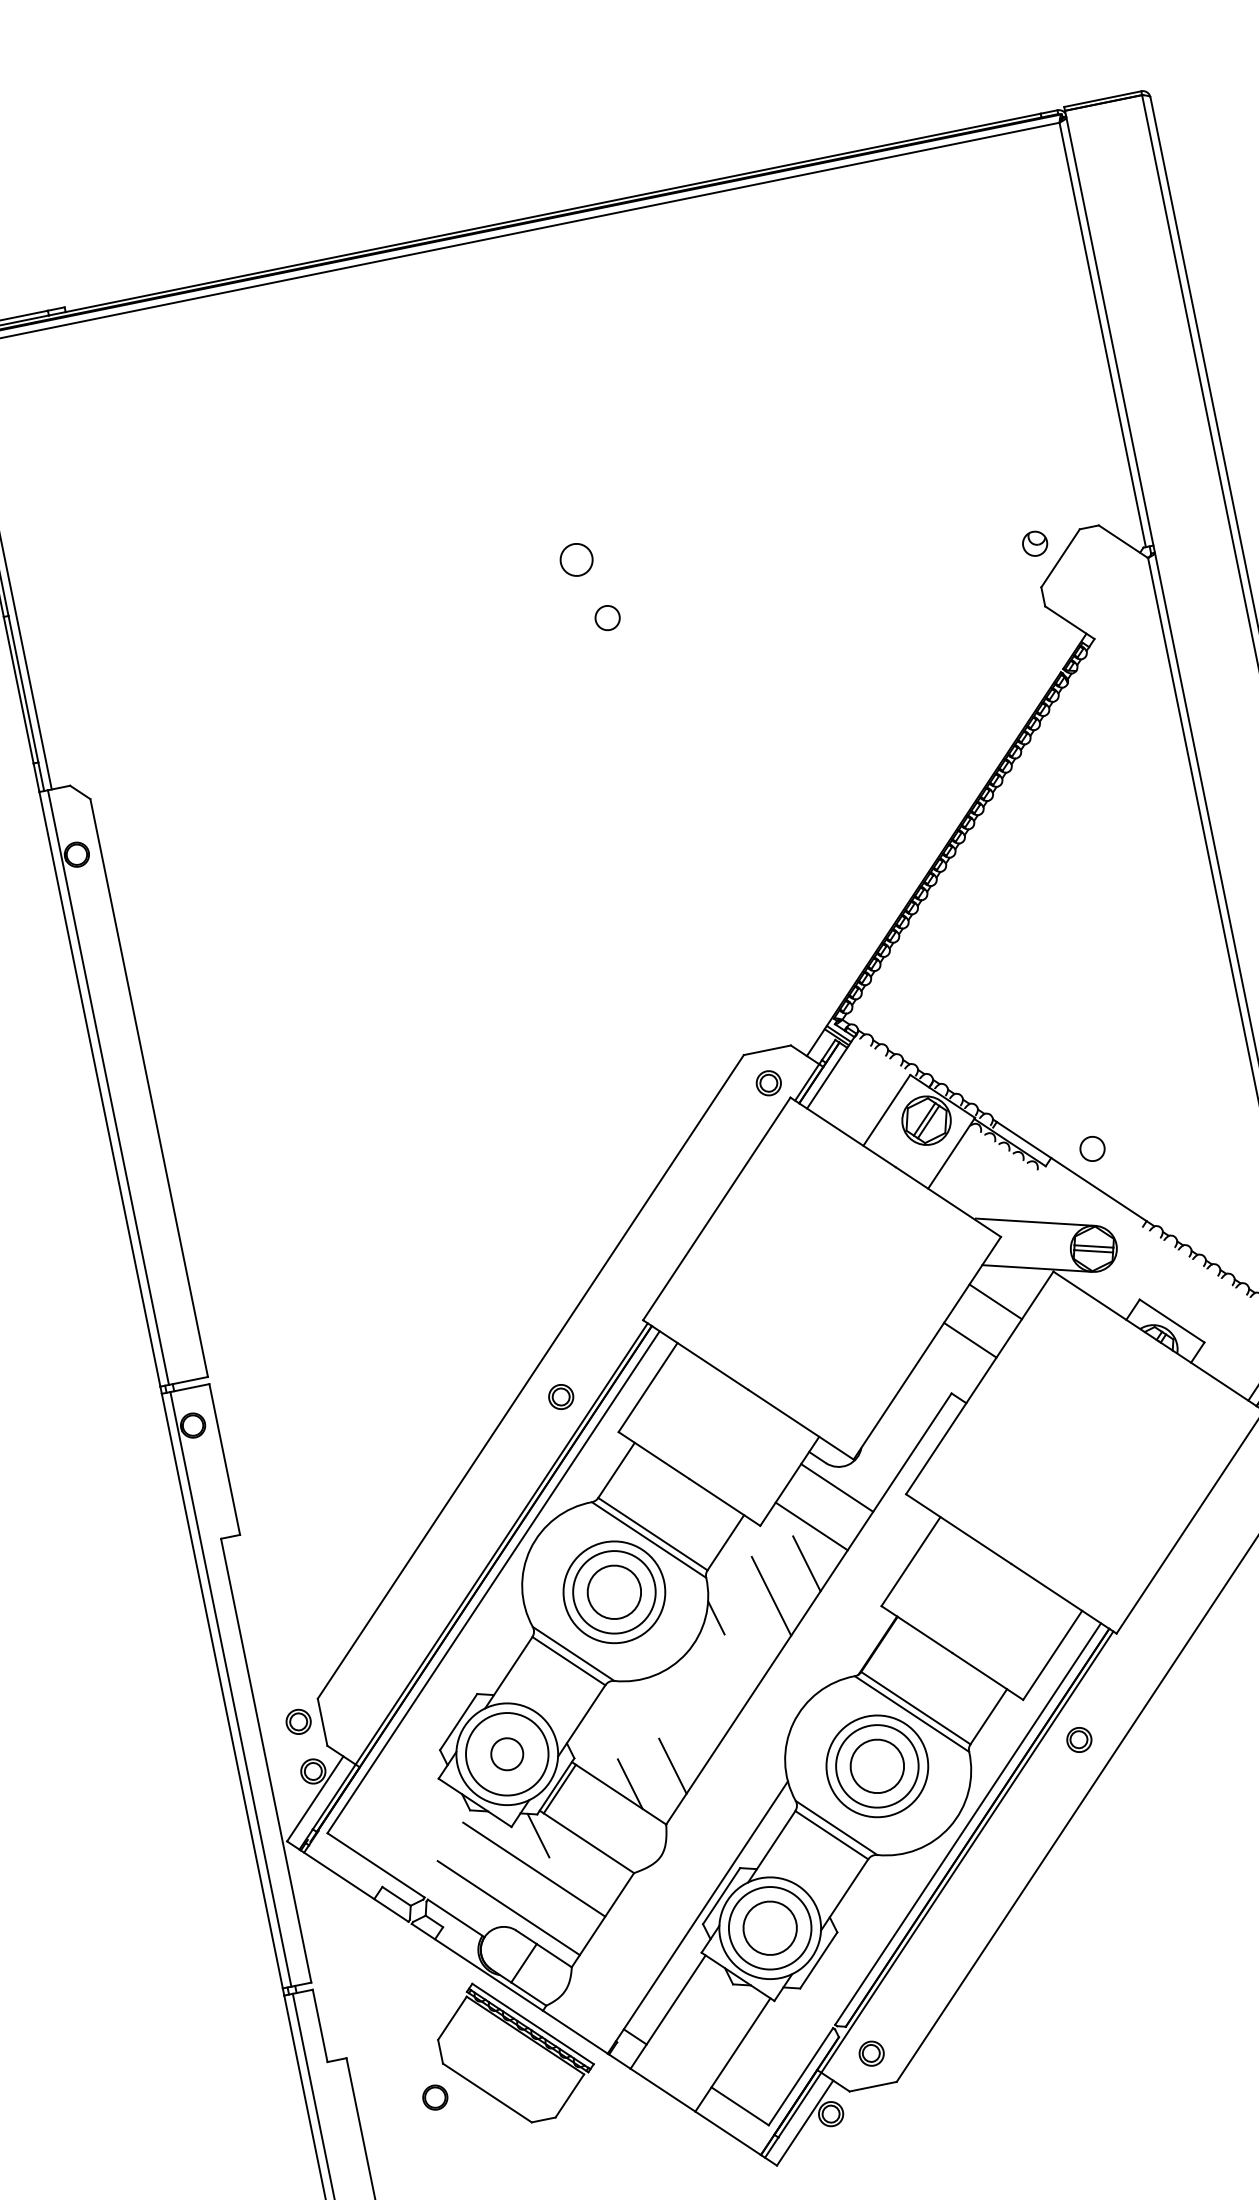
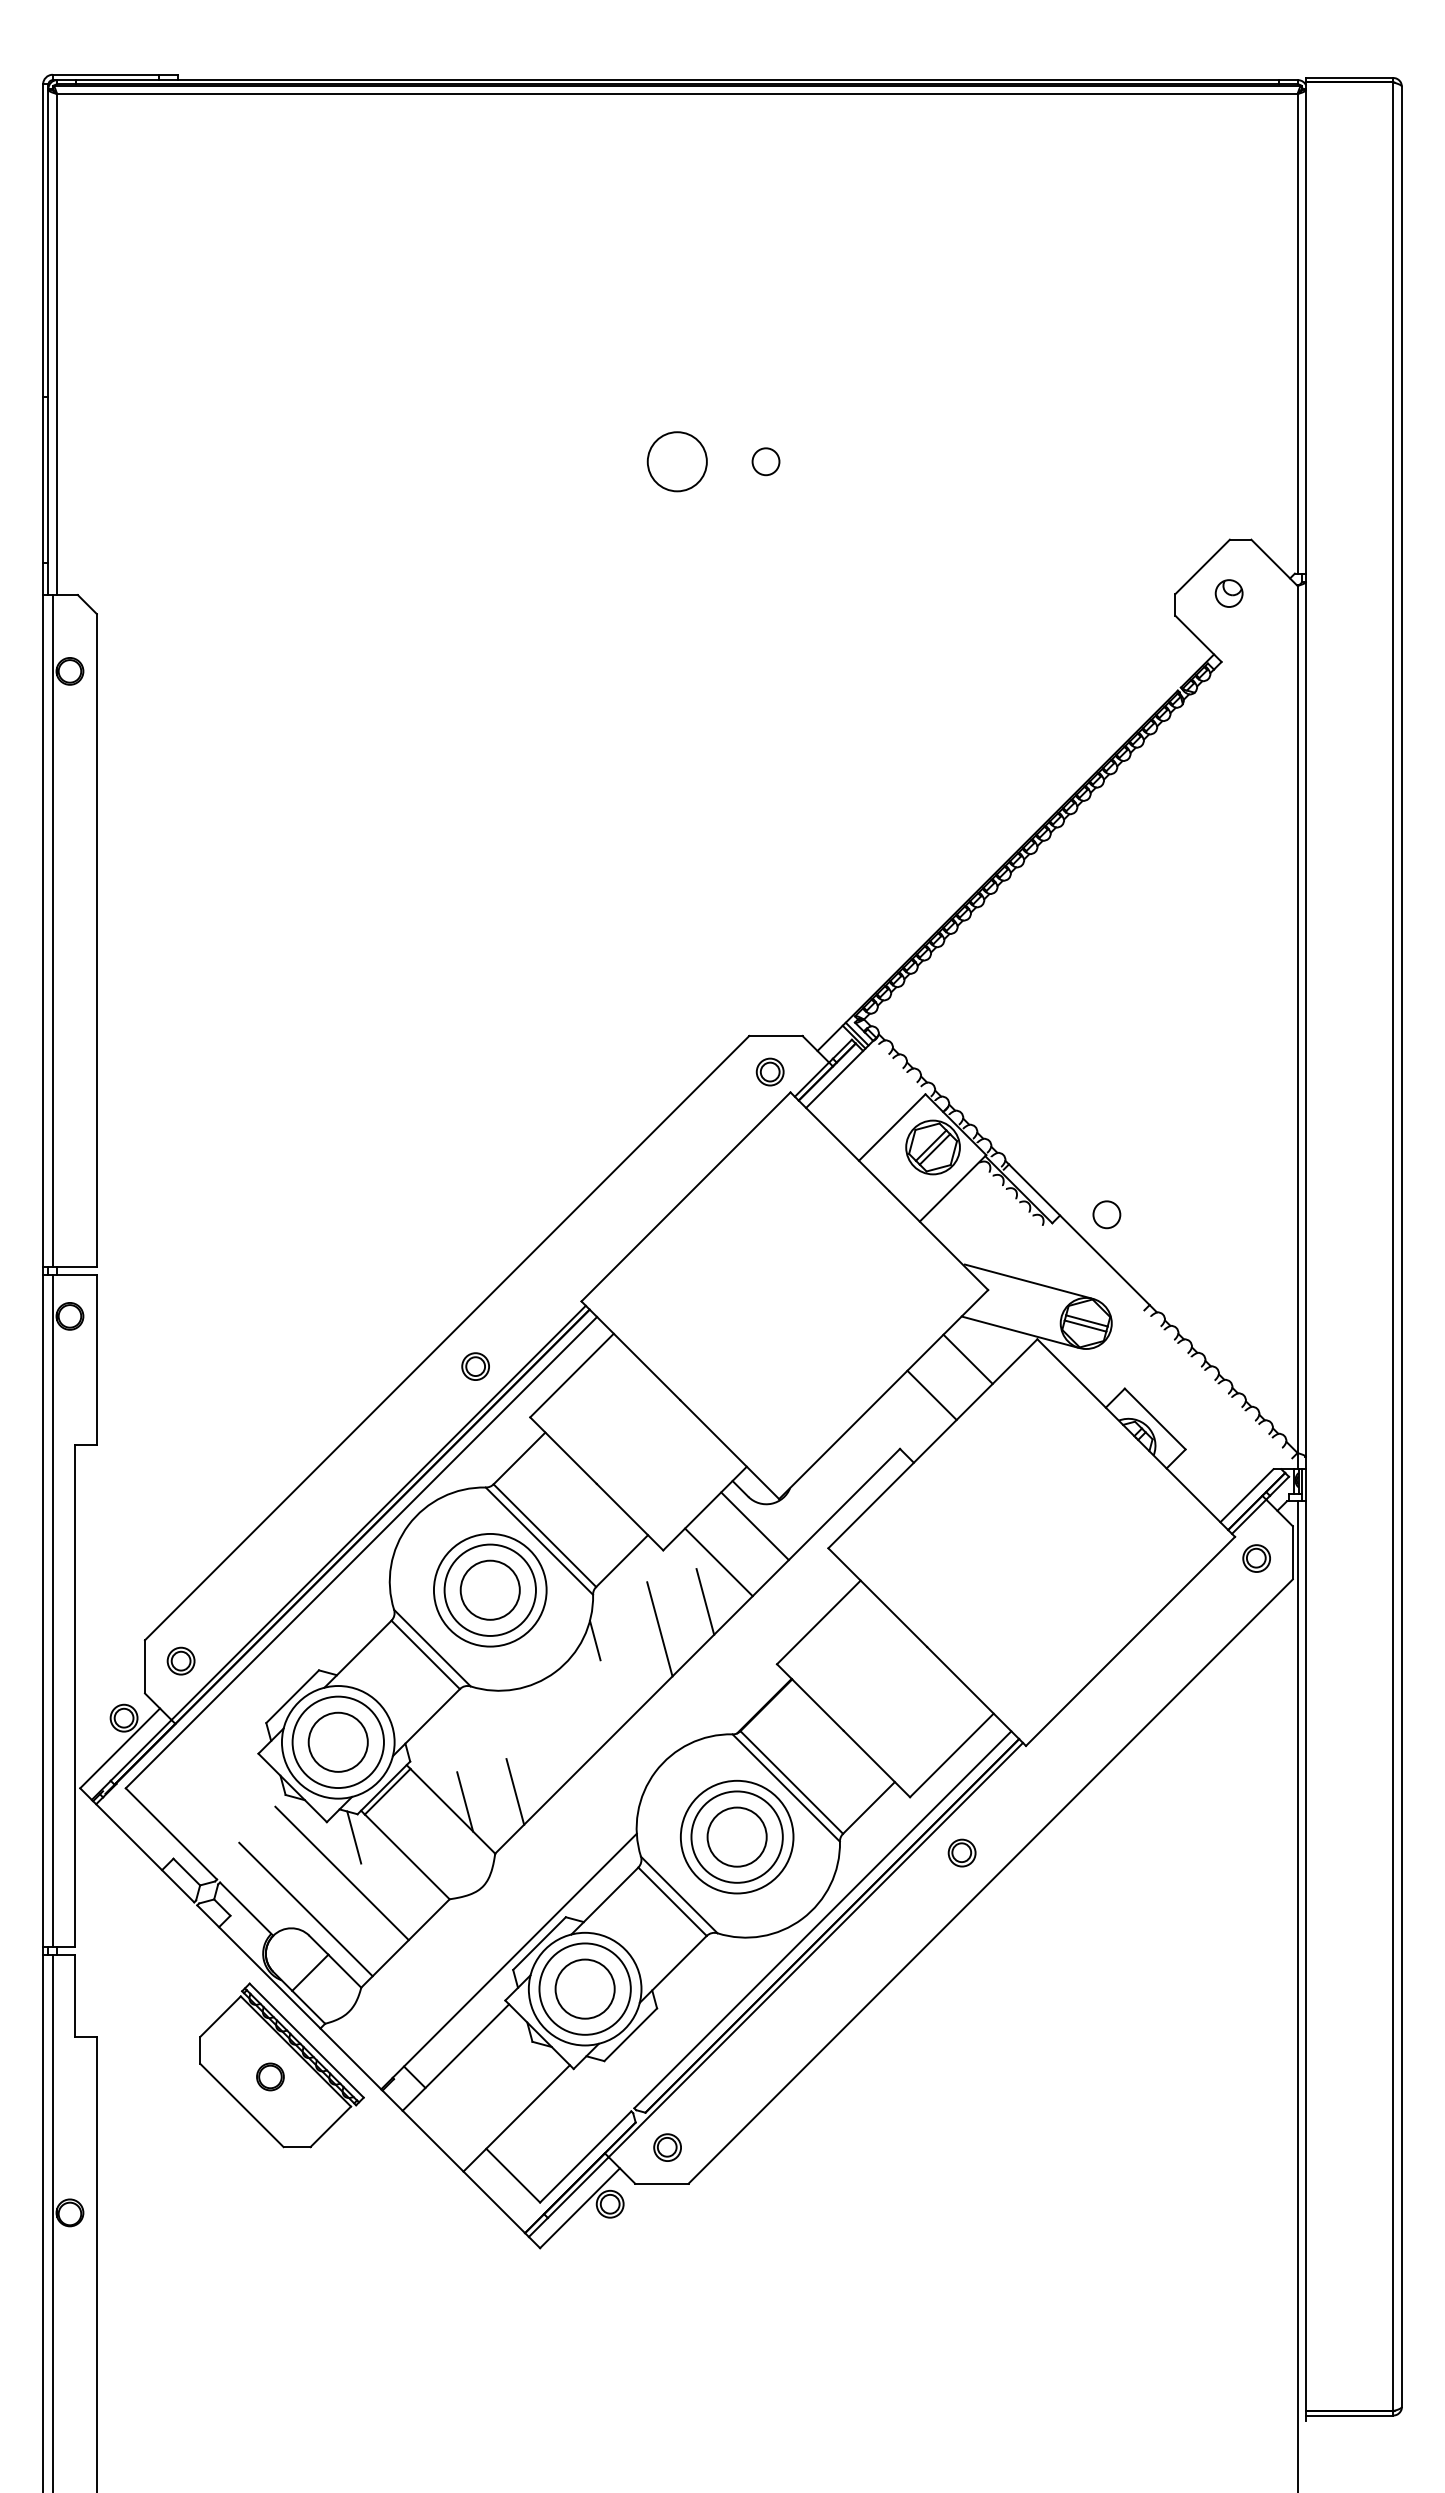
part: (1034, 543) -> (1228, 593), moved
circle: (575, 559) -> (676, 461), size x1.67
circle: (607, 617) -> (765, 461), moved
part: (298, 1721) -> (180, 1660), moved
circle: (506, 1753) -> (337, 1741), size x1.67
part: (435, 2097) -> (270, 2076), moved

